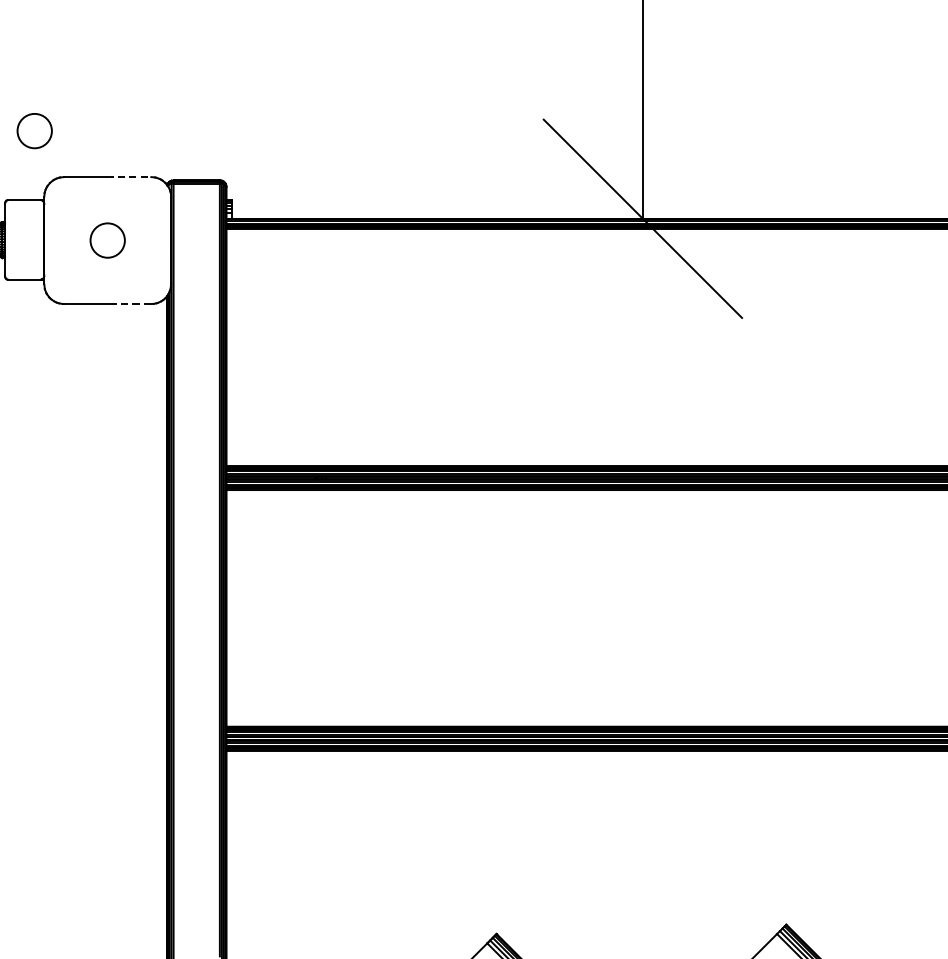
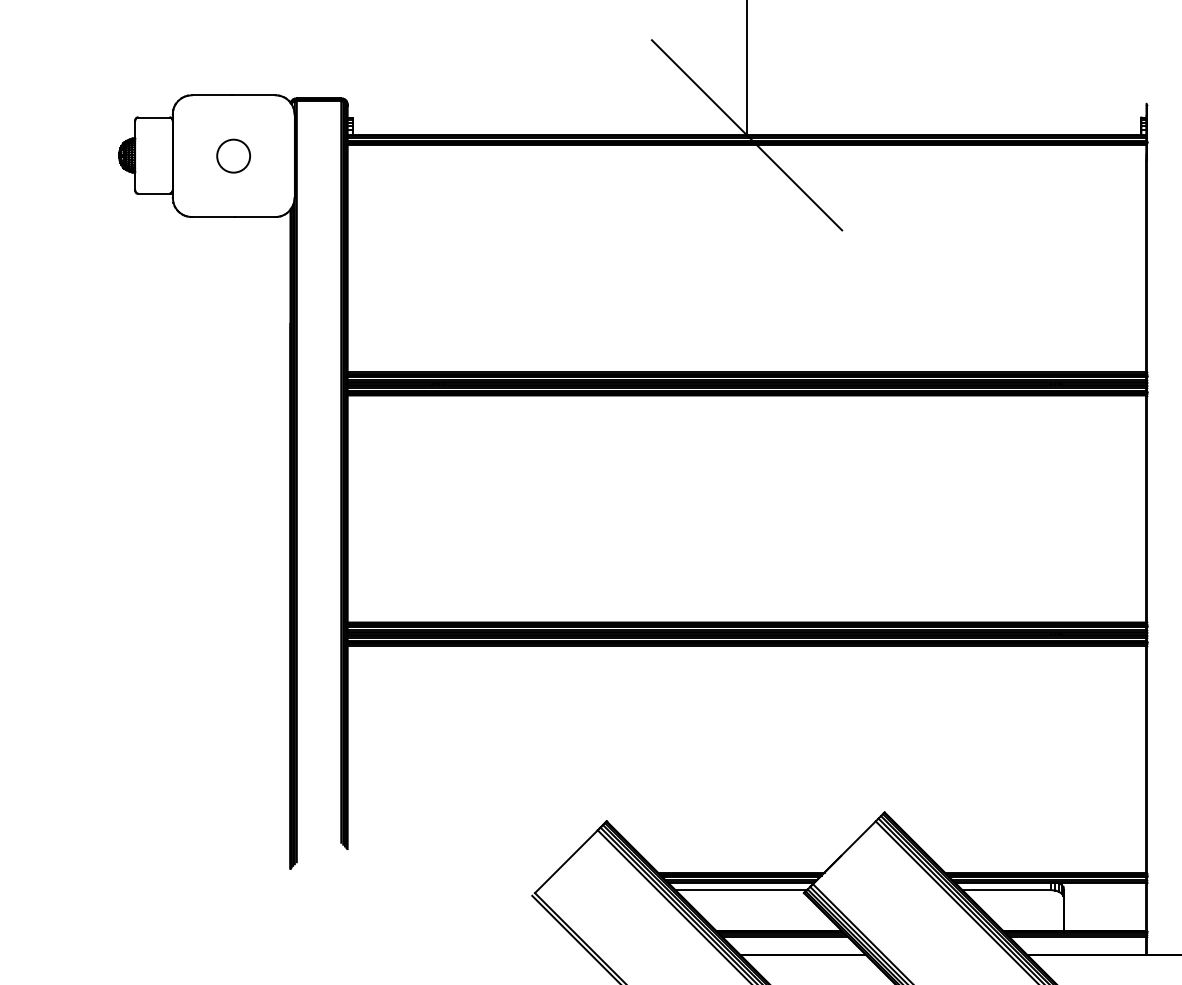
circle: (34, 130) -> (163, 50), removed
line: (128, 177) -> (253, 95), dashed -> solid
line: (130, 304) -> (255, 217), dashed -> solid

